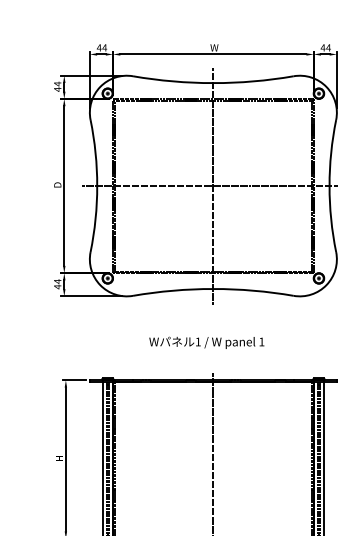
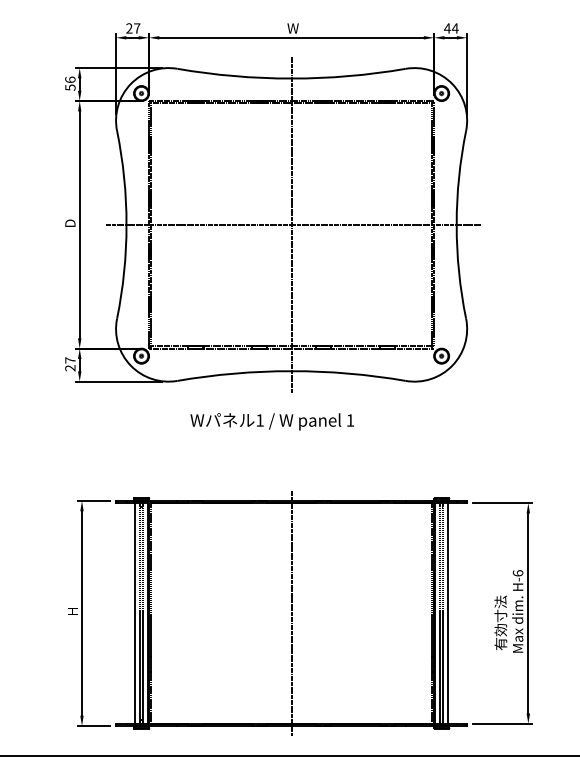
text: (101, 47) -> (132, 28), 44 -> 27
text: (57, 86) -> (70, 83), 44 -> 56
text: (57, 284) -> (70, 364), 44 -> 27
text: (206, 342) -> (271, 421), moved

